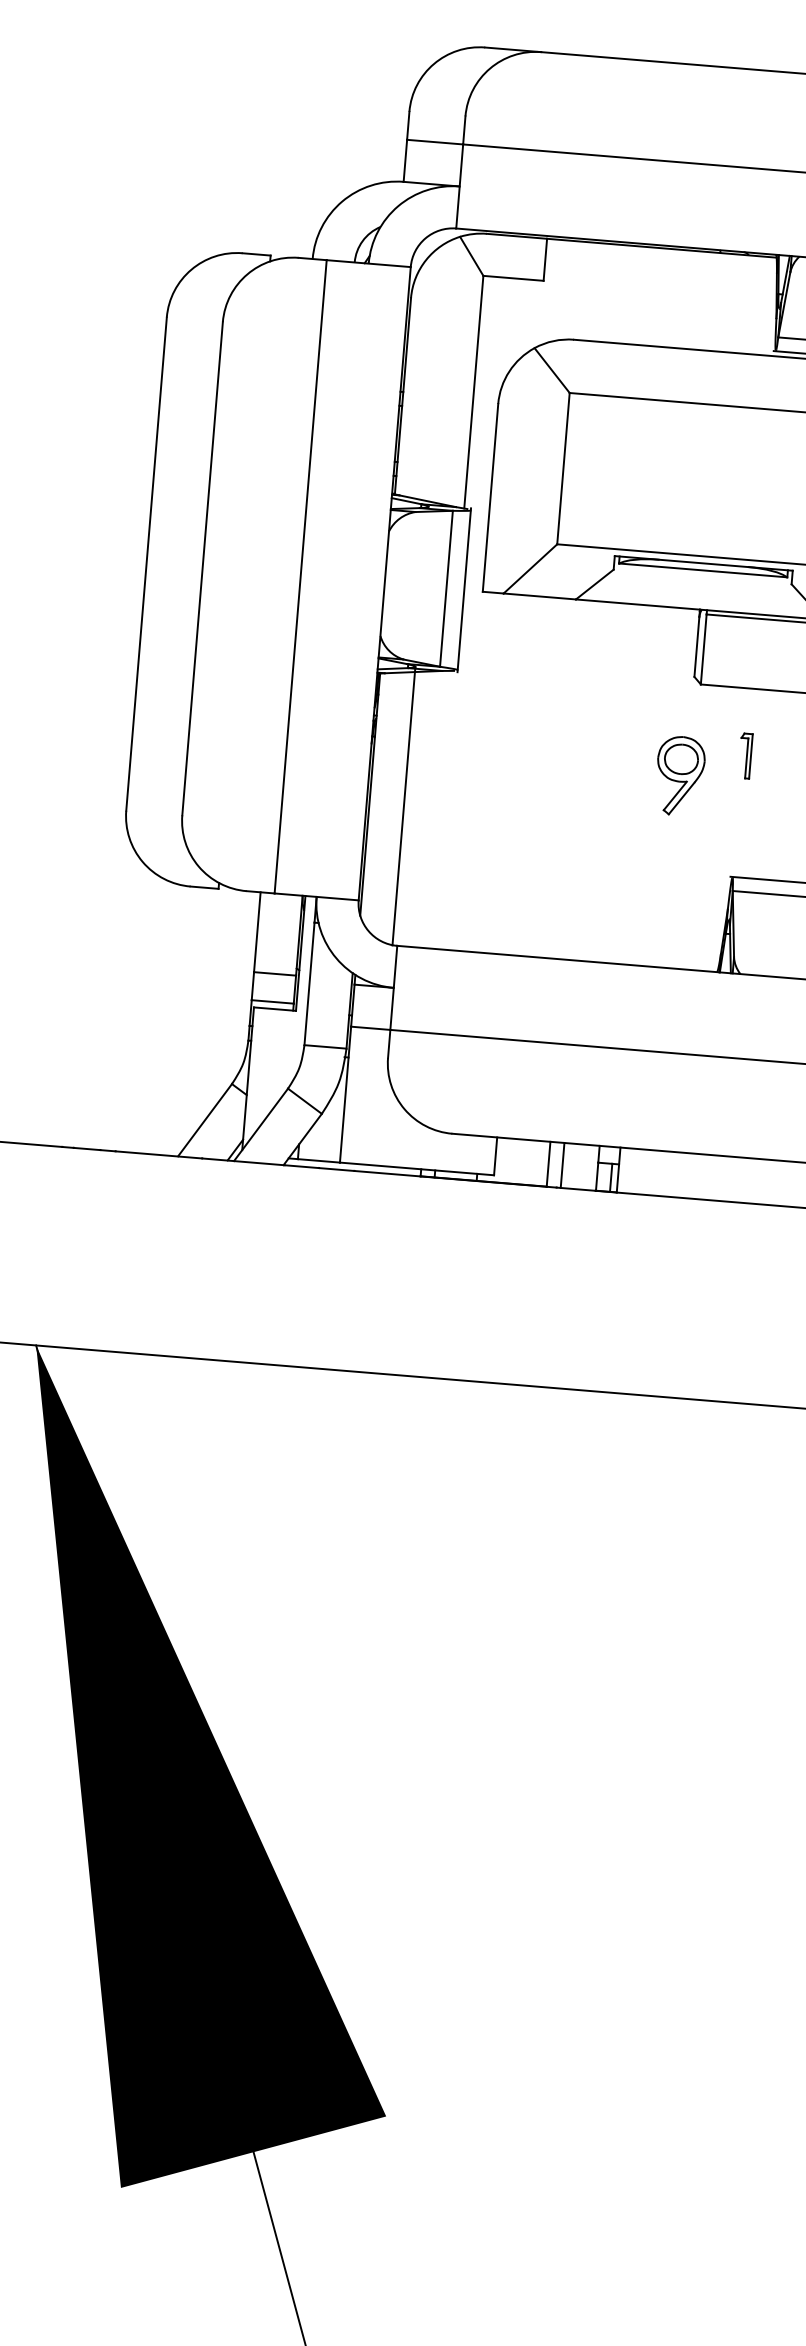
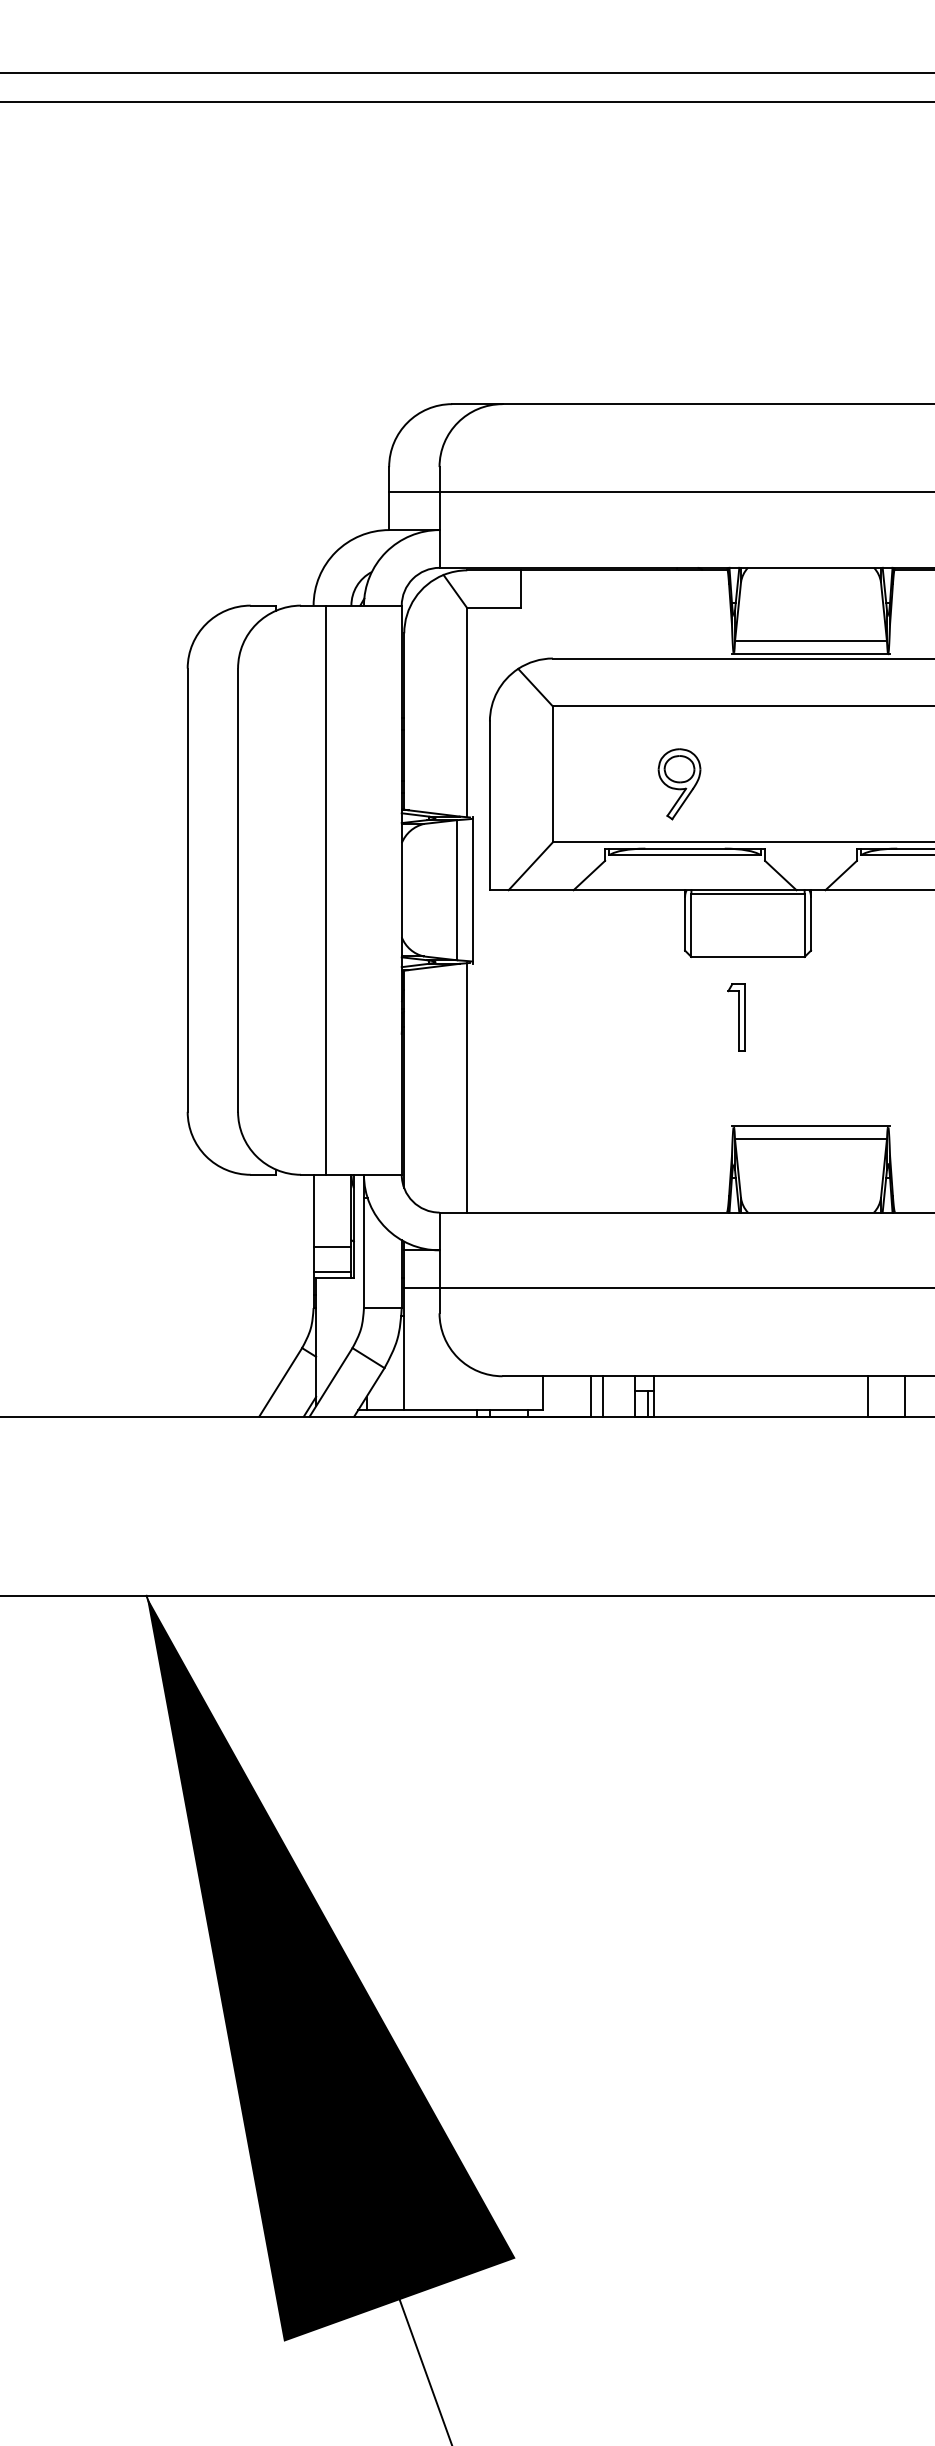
part: (745, 755) -> (736, 1017), size x1.67
part: (680, 776) -> (679, 784), moved
line: (404, 806) -> (467, 1087), moved

